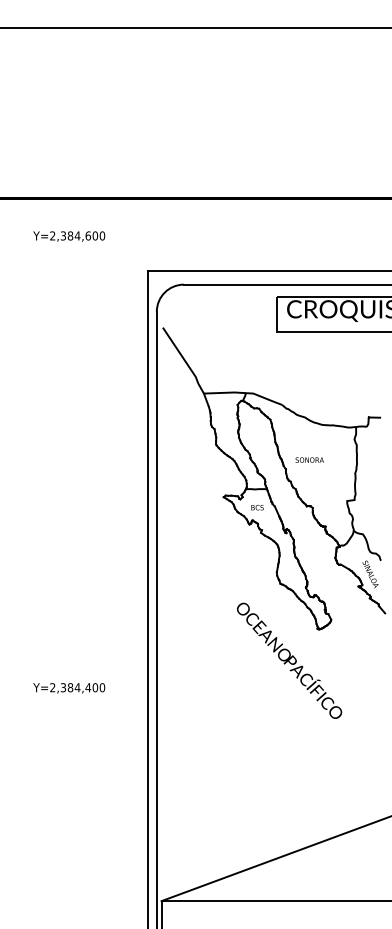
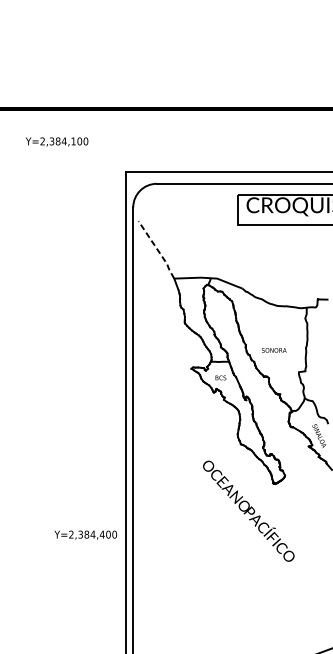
text: (88, 235) -> (73, 141), Y=2,384,600 -> Y=2,384,100
line: (185, 361) -> (158, 250), solid -> dashed
text: (309, 459) -> (273, 349), moved
text: (69, 688) -> (85, 535), moved

